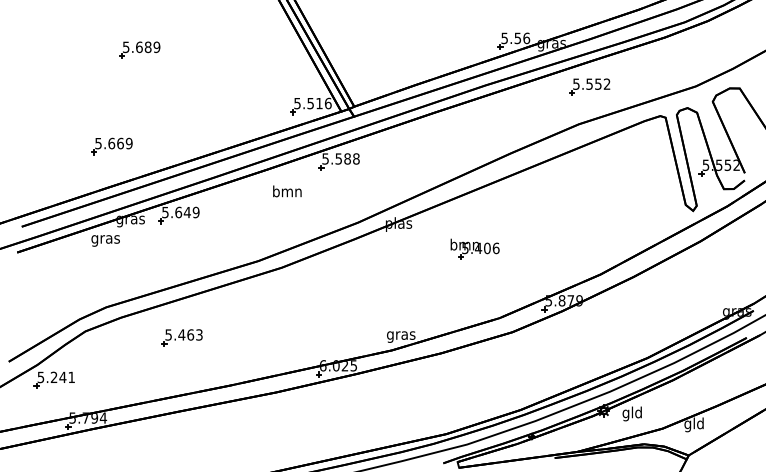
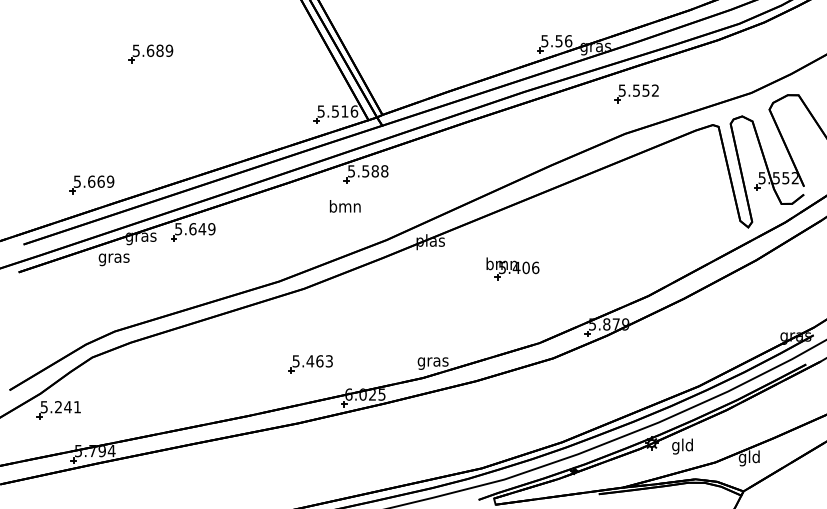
part: (111, 146) -> (91, 184), moved
text: (287, 191) -> (345, 206), moved
part: (181, 337) -> (310, 364), moved

